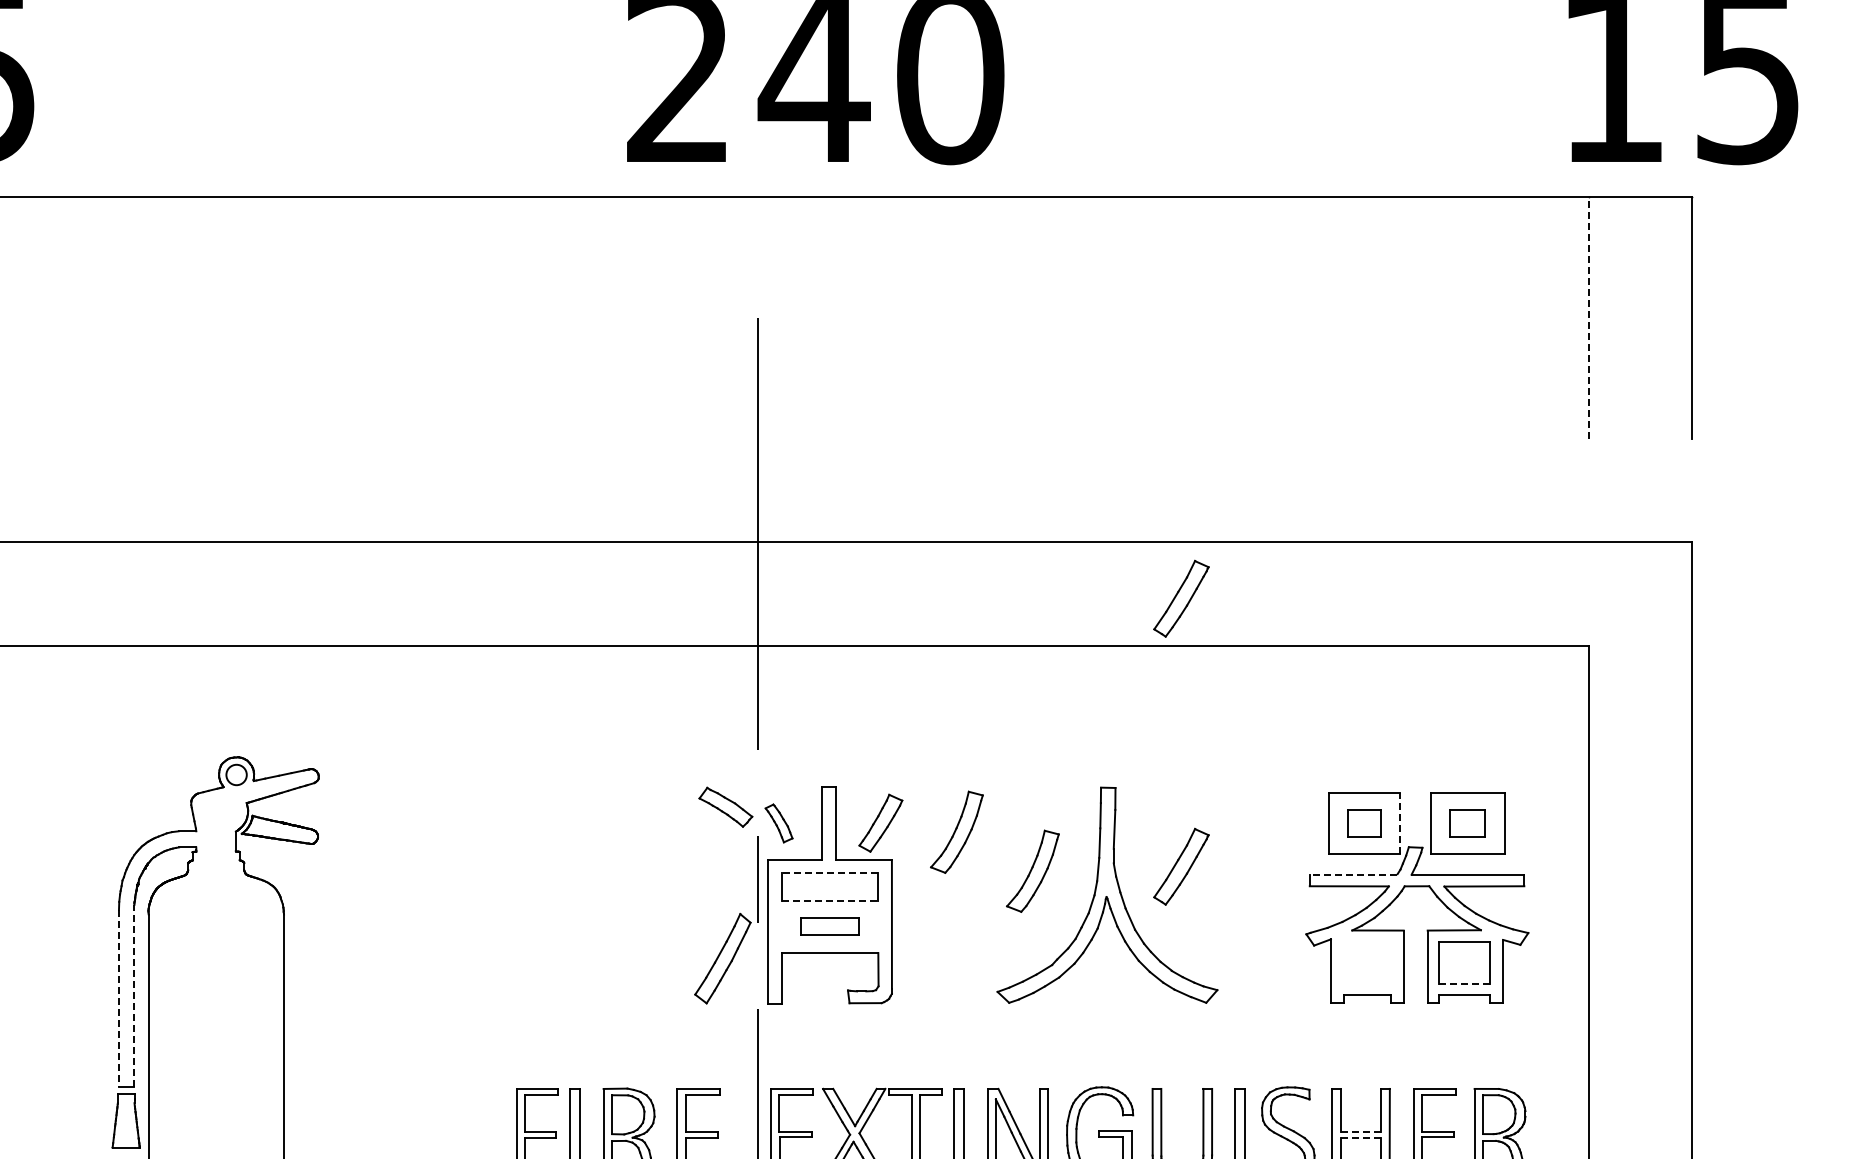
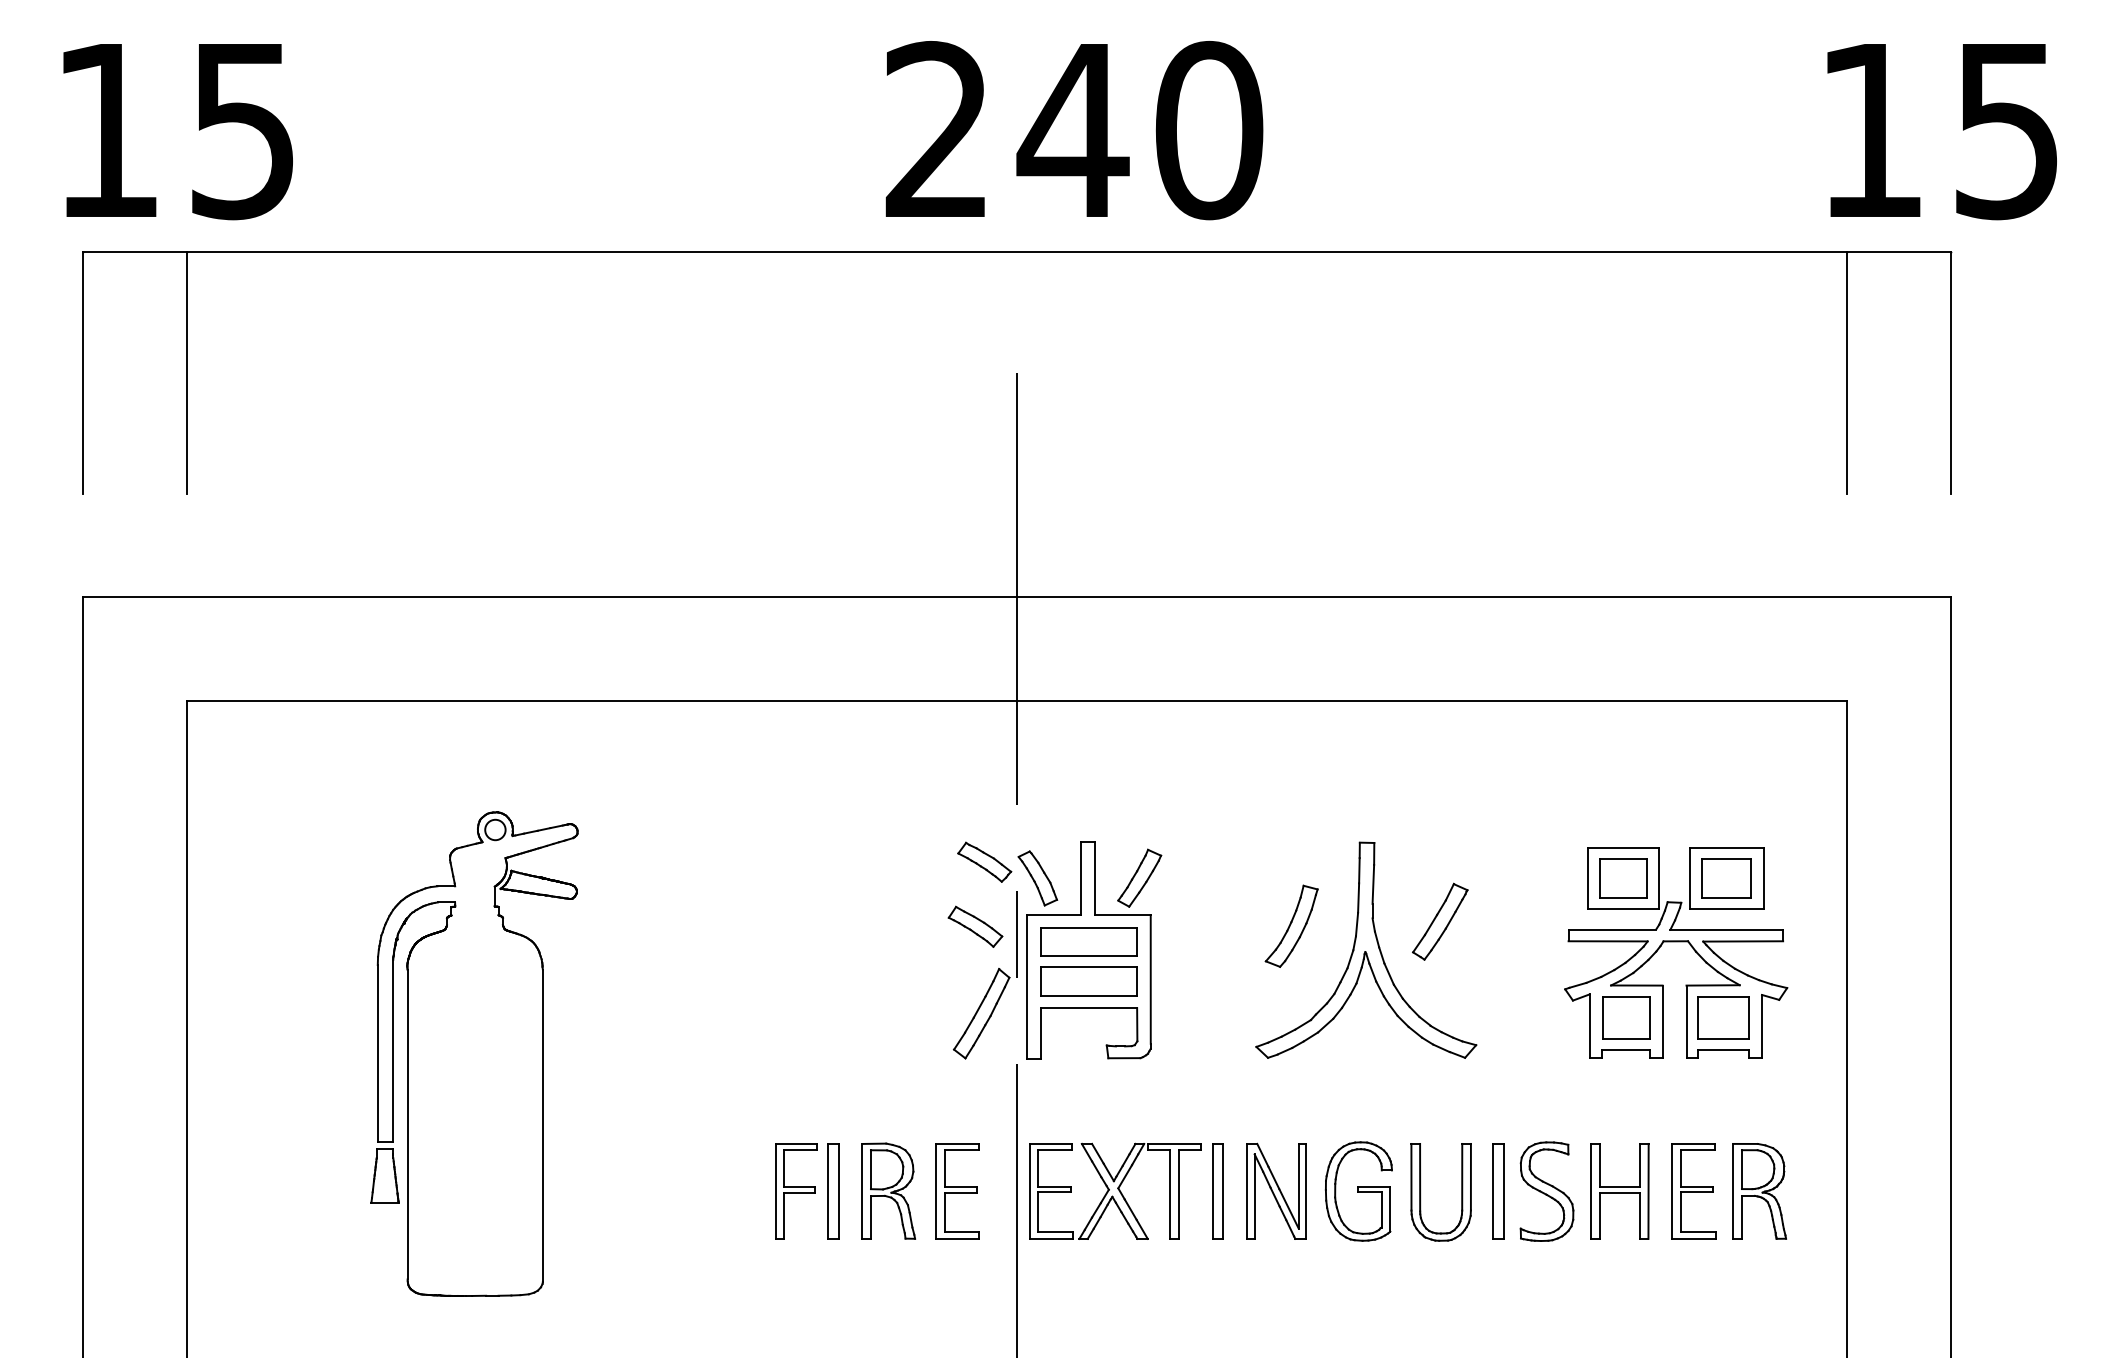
line: (1588, 317) -> (1847, 372), dashed -> solid
part: (1181, 598) -> (1440, 653), removed
part: (778, 823) -> (1037, 878), size x1.43
part: (1364, 823) -> (1623, 878), size x1.43
line: (1400, 823) -> (1659, 878), dashed -> solid
part: (1467, 823) -> (1726, 878), size x1.43
part: (956, 831) -> (1215, 886), removed
part: (716, 871) -> (975, 926), added
line: (829, 872) -> (1088, 927), dashed -> solid
line: (1353, 874) -> (1612, 929), dashed -> solid
line: (830, 900) -> (1089, 955), dashed -> solid
part: (829, 926) -> (1088, 981), size x1.67
part: (1367, 962) -> (1626, 1017), added
line: (1465, 984) -> (1724, 1039), dashed -> solid
line: (134, 995) -> (393, 1050), dashed -> solid
line: (118, 998) -> (377, 1053), dashed -> solid
line: (1360, 1131) -> (1619, 1186), dashed -> solid
line: (1360, 1138) -> (1619, 1193), dashed -> solid

